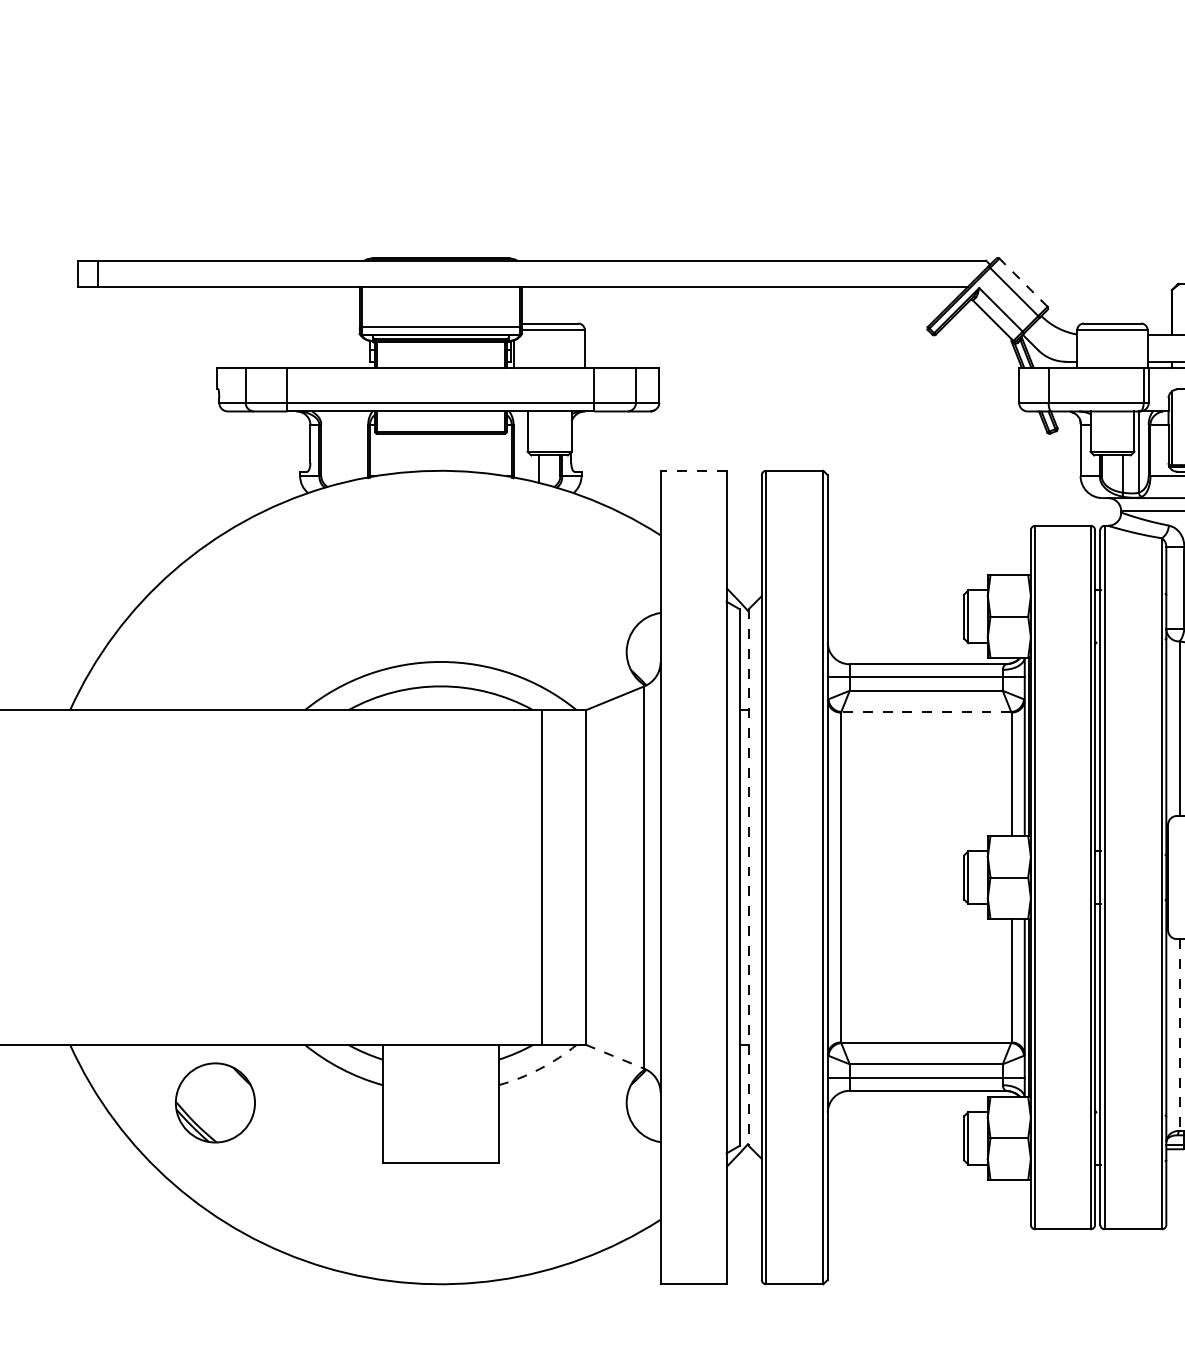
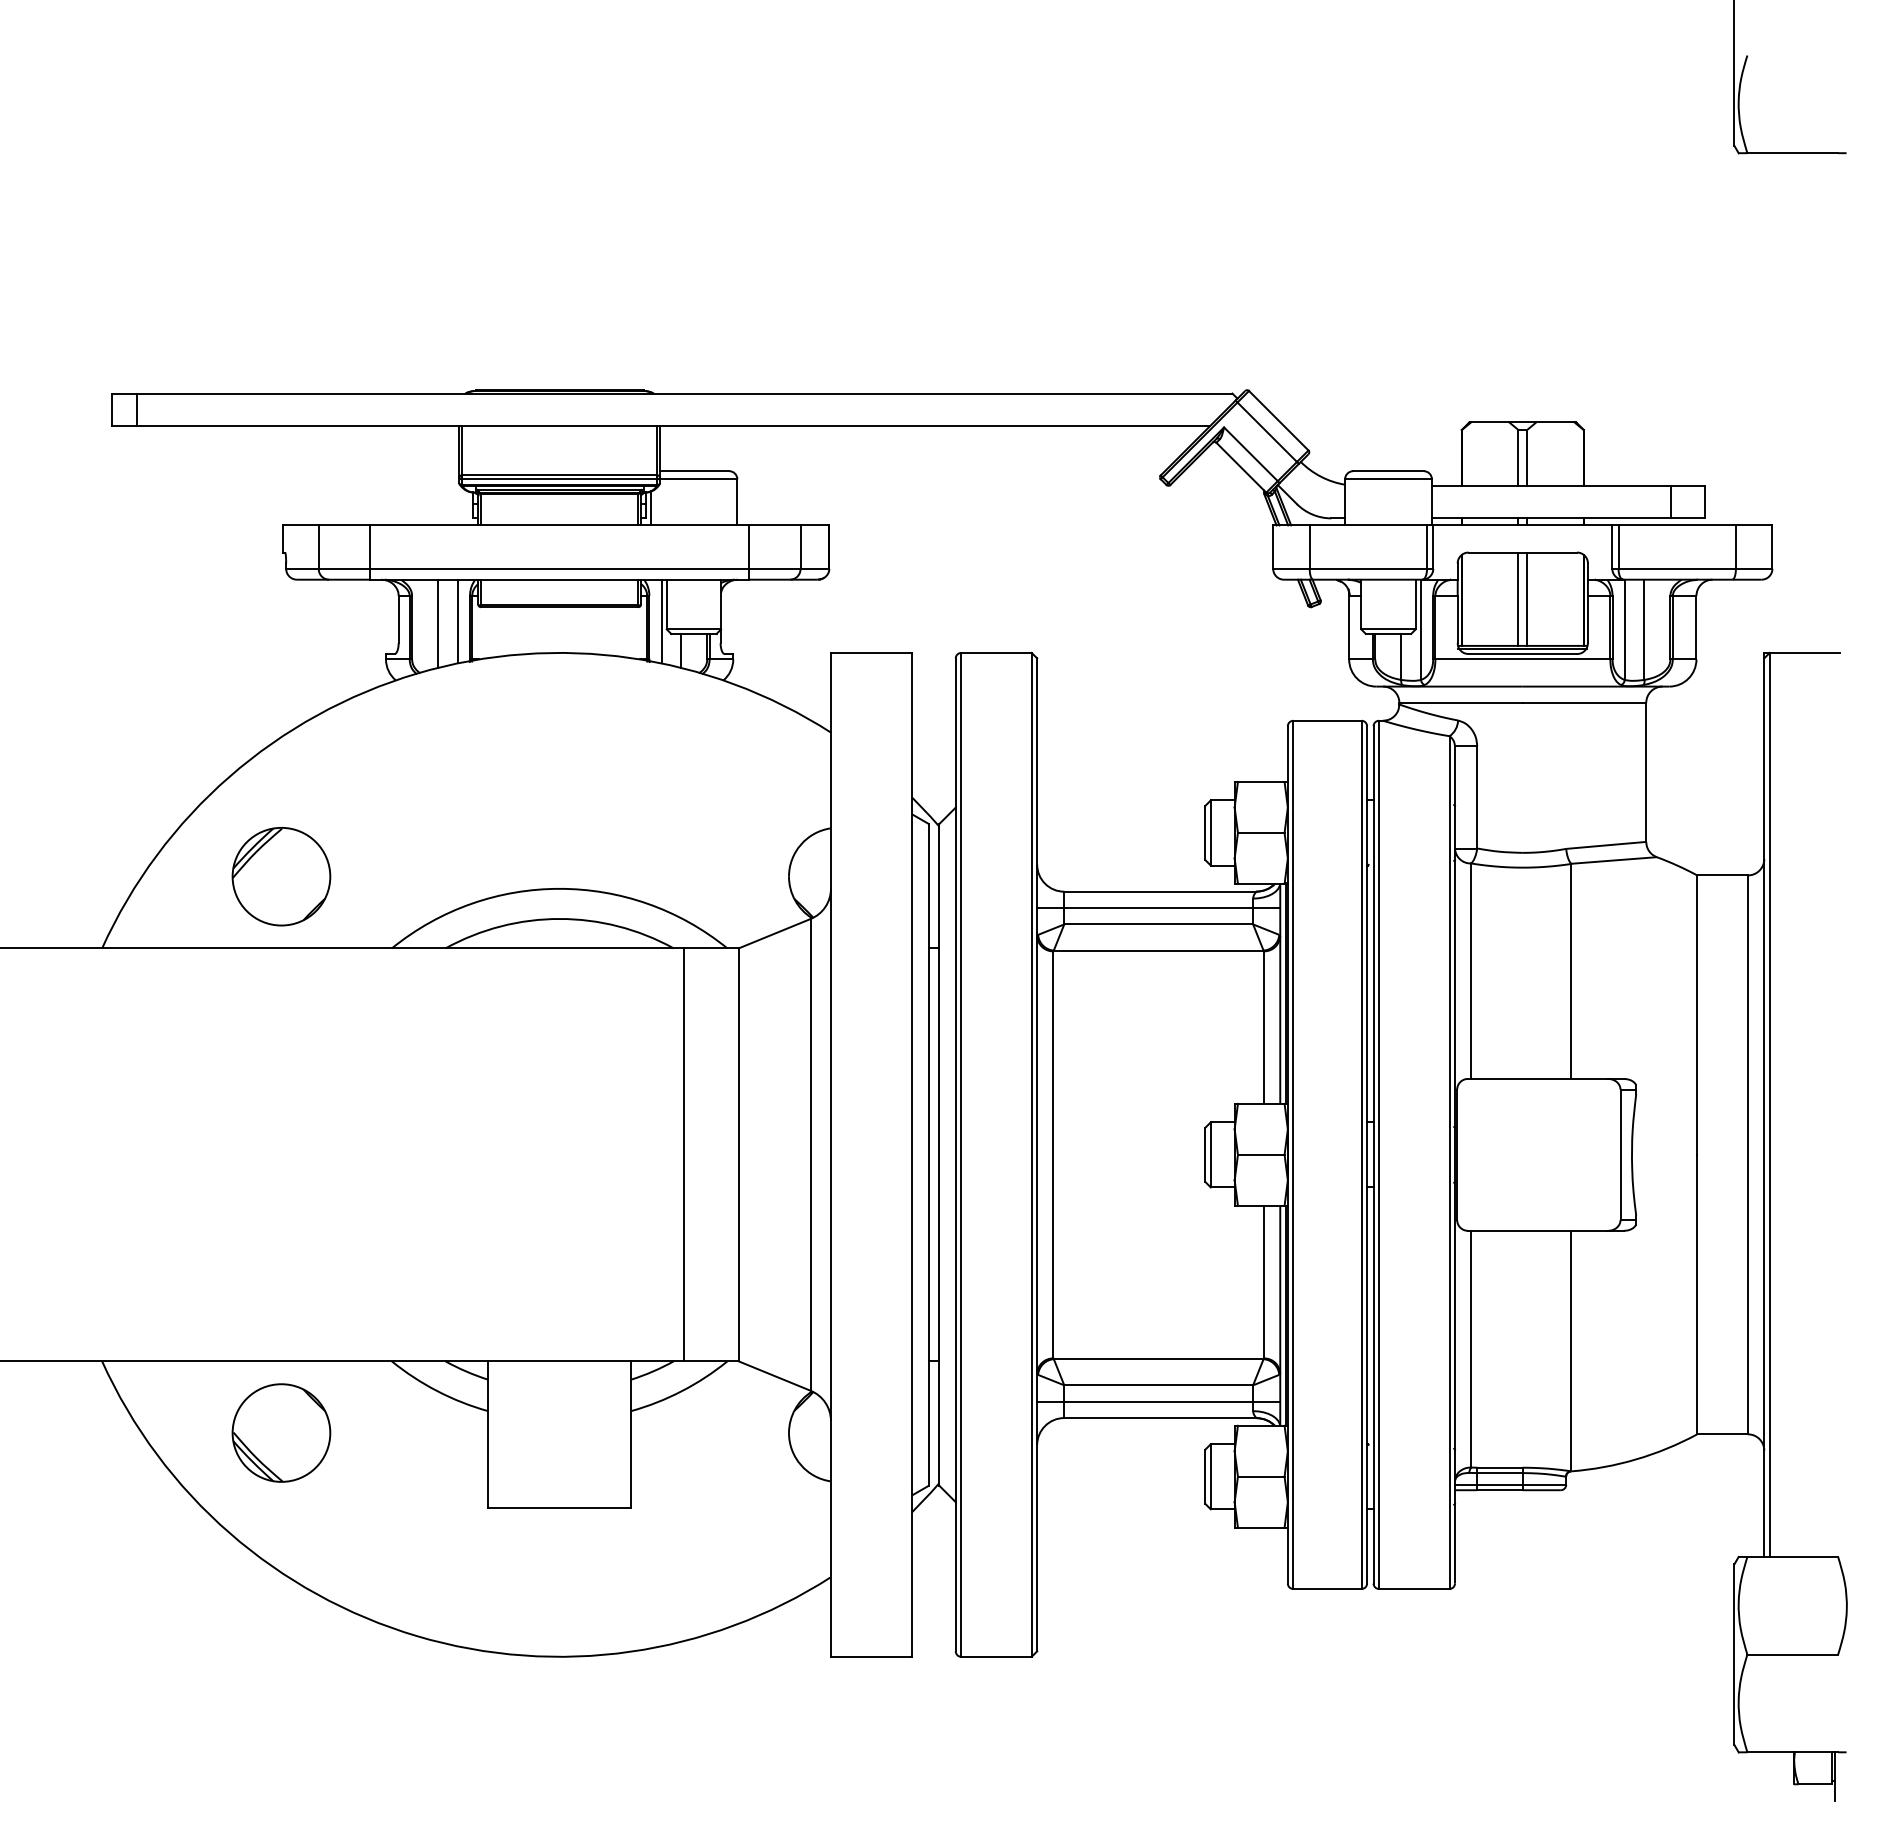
line: (1023, 282) -> (1278, 420), dashed -> solid
line: (440, 330) -> (559, 479), added
line: (358, 445) -> (457, 621), added
line: (523, 445) -> (661, 621), added
line: (342, 446) -> (438, 623), added
line: (693, 470) -> (871, 652), dashed -> solid
part: (215, 651) -> (281, 876), added
line: (926, 711) -> (1158, 950), dashed -> solid
line: (748, 878) -> (939, 1155), dashed -> solid
line: (1179, 1035) -> (1471, 1349), dashed -> solid
line: (614, 1057) -> (774, 1376), dashed -> solid
arc: (539, 1069) -> (681, 1391), dashed -> solid

